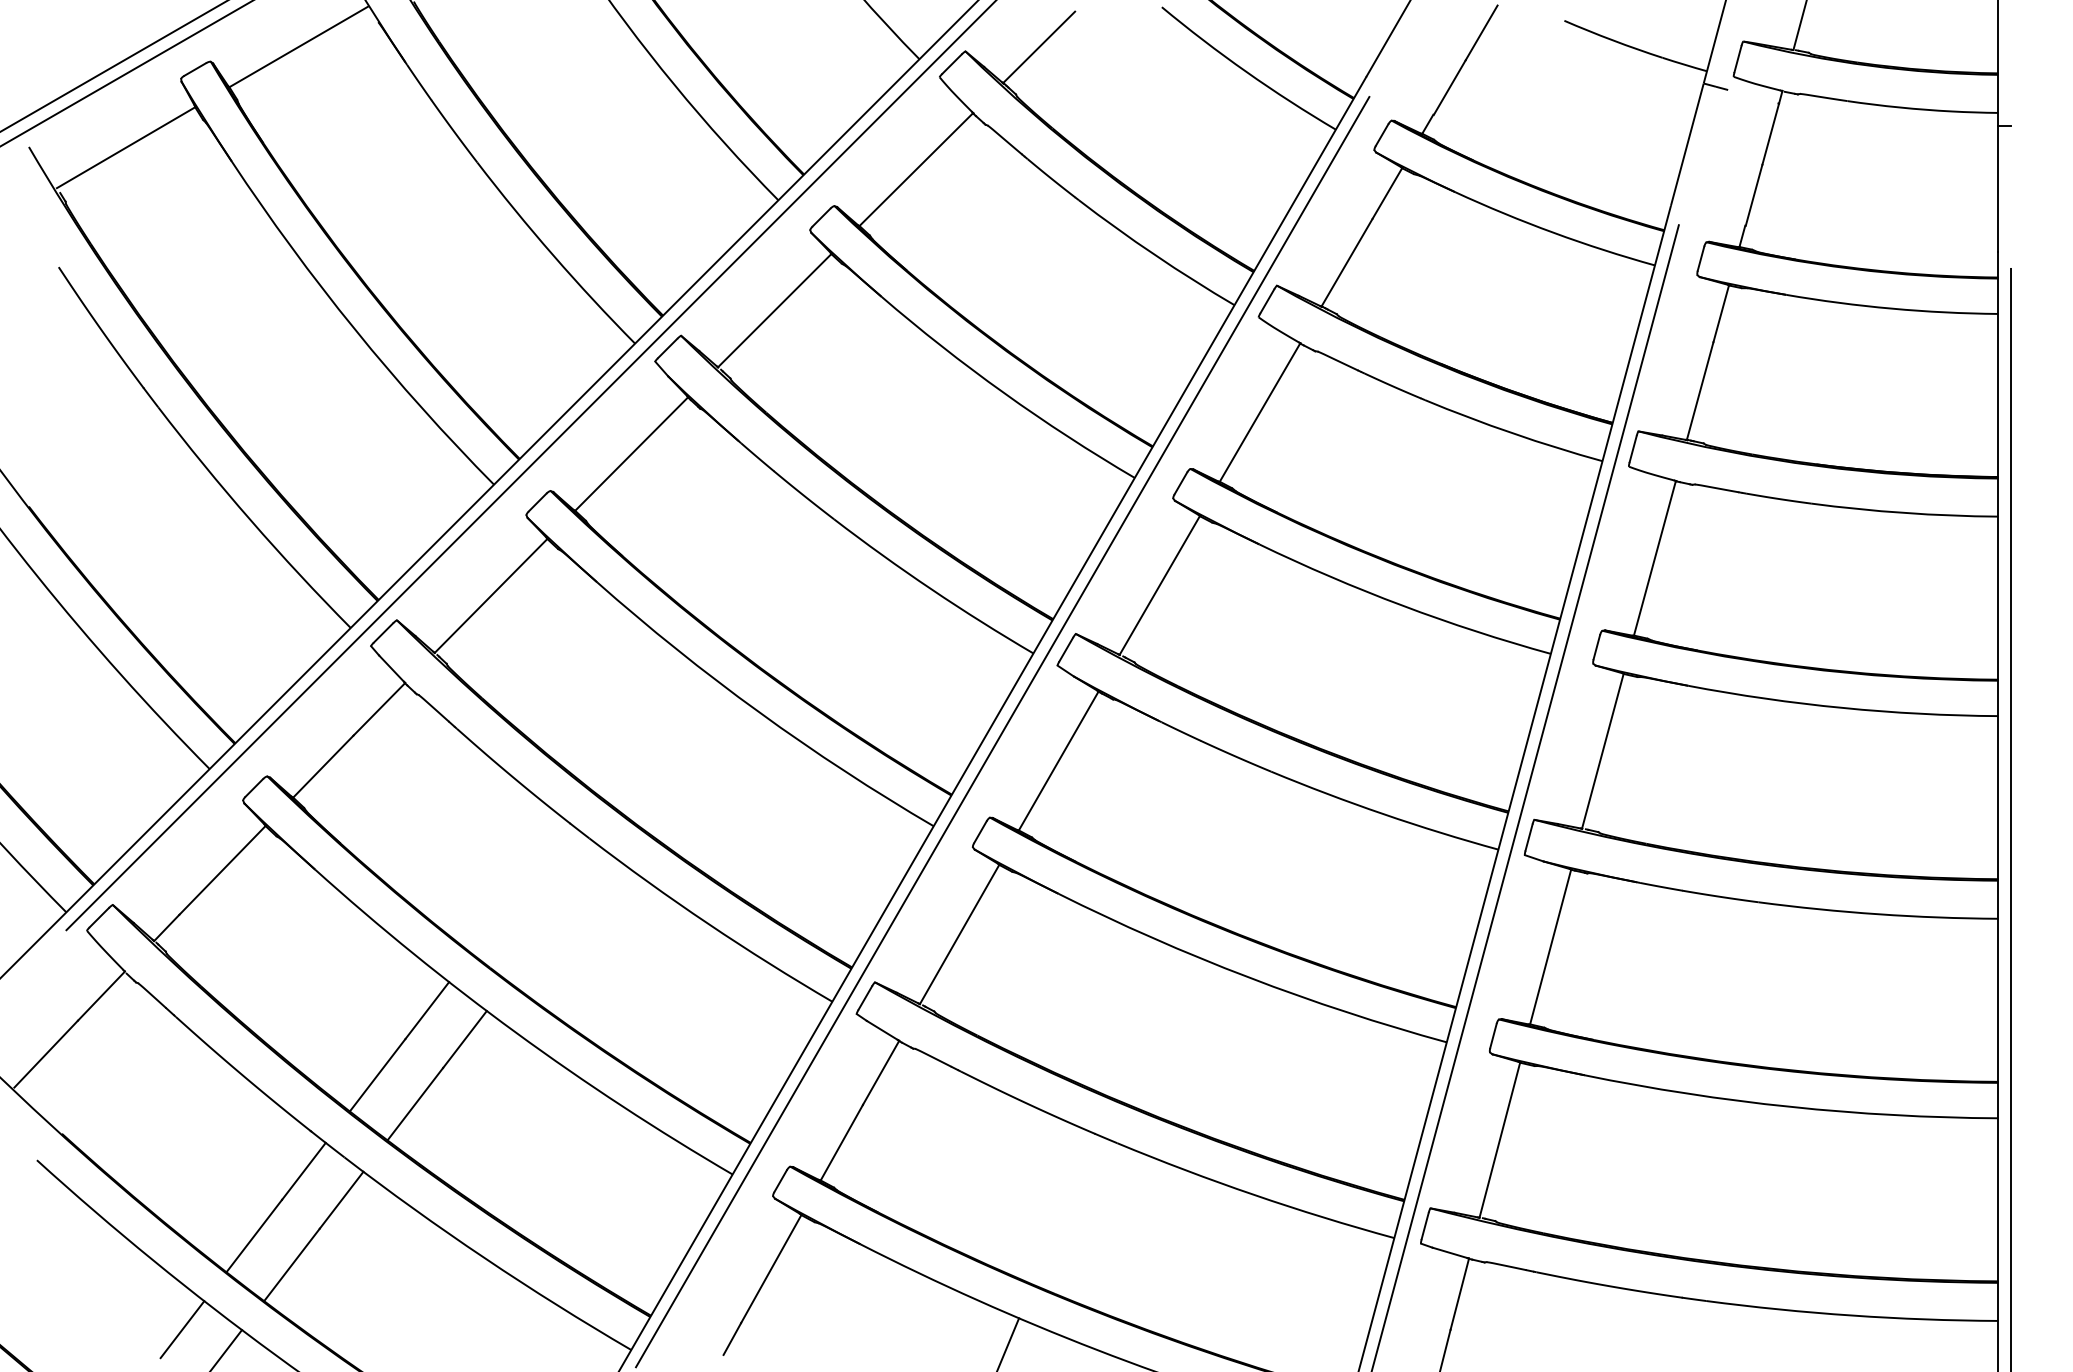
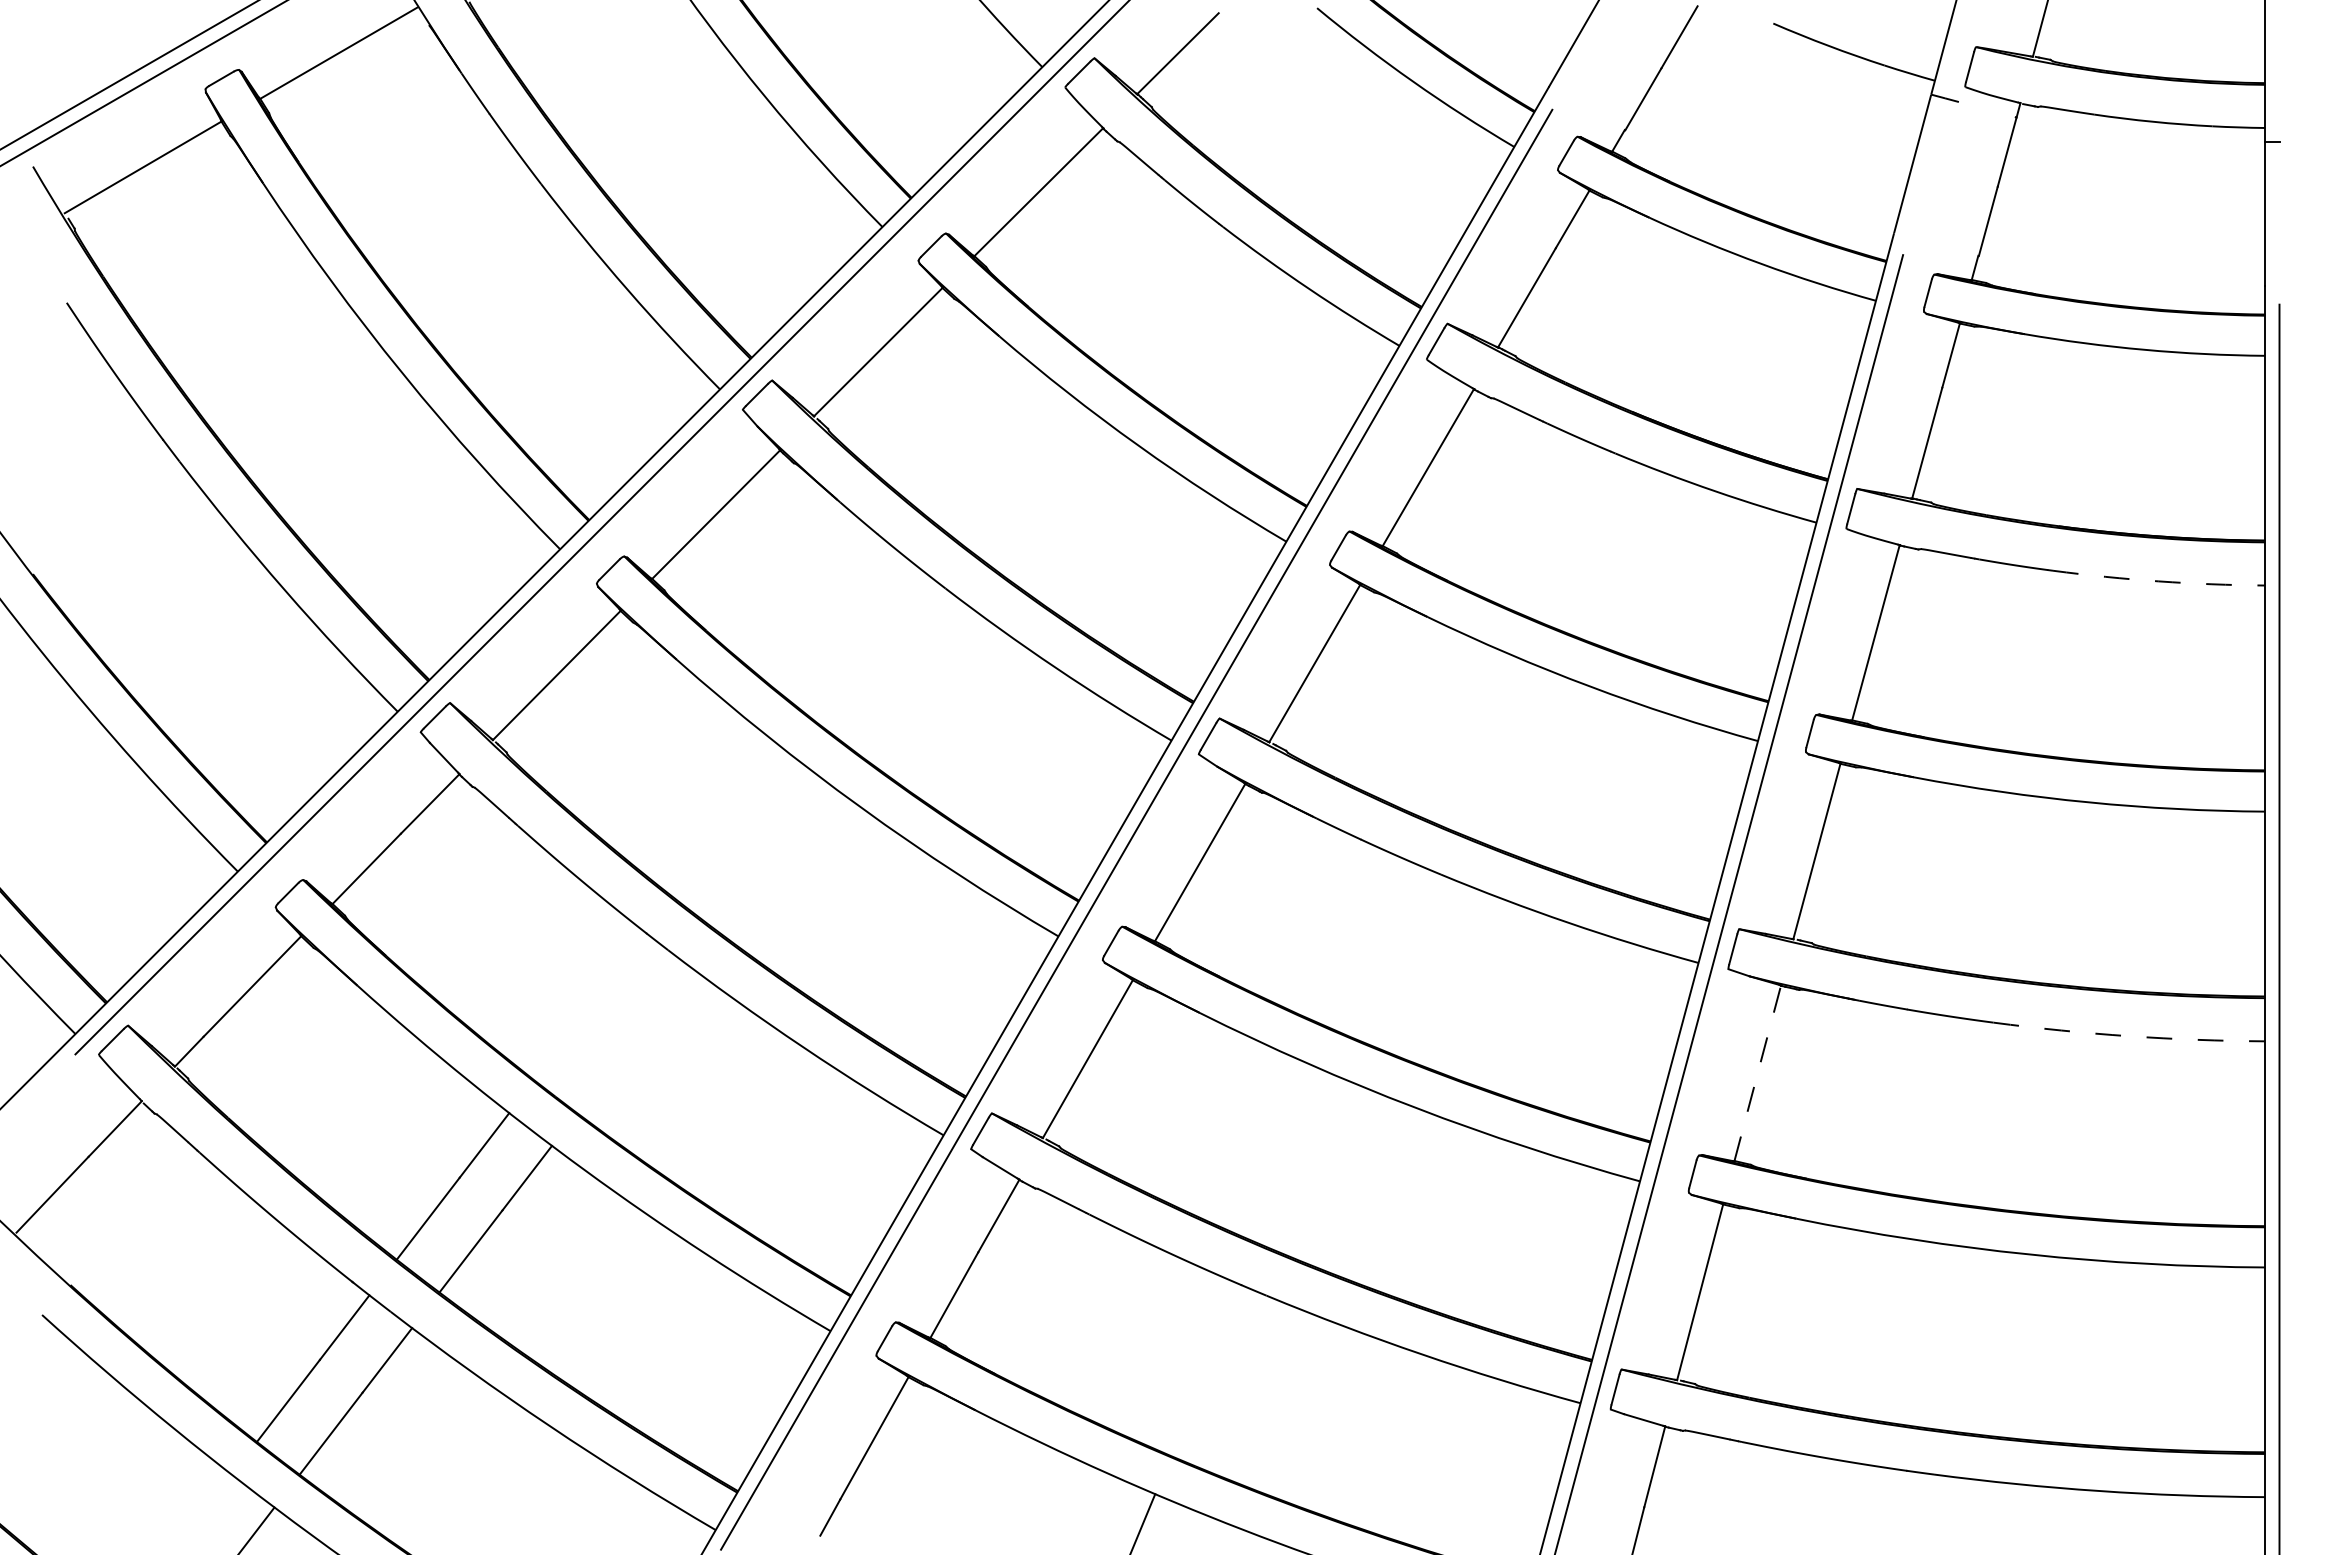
arc: (1904, 513) -> (2158, 581), solid -> dashed
arc: (1878, 914) -> (2129, 1036), solid -> dashed
line: (1550, 947) -> (1757, 1073), solid -> dashed
line: (181, 1329) -> (206, 1506), removed

